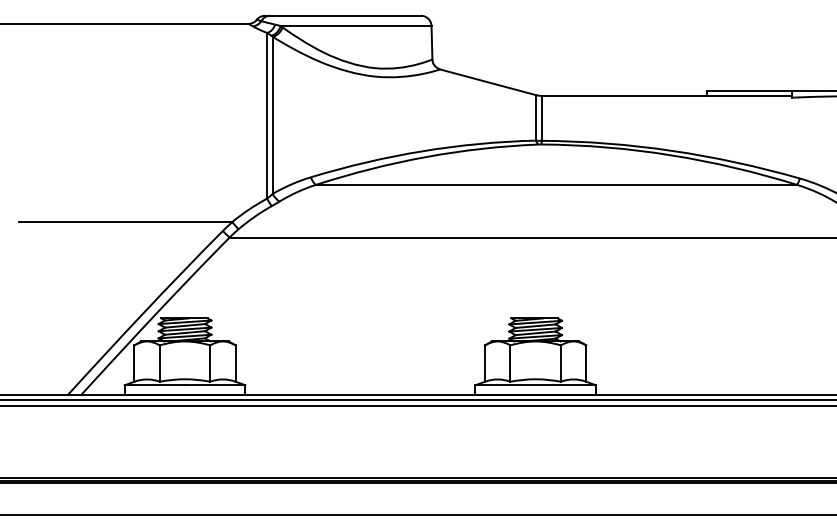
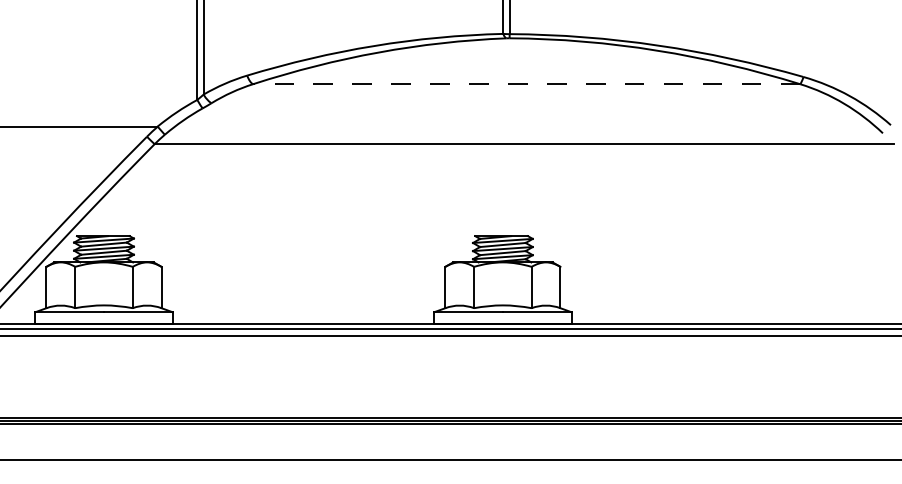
line: (556, 184) -> (526, 83), solid -> dashed

